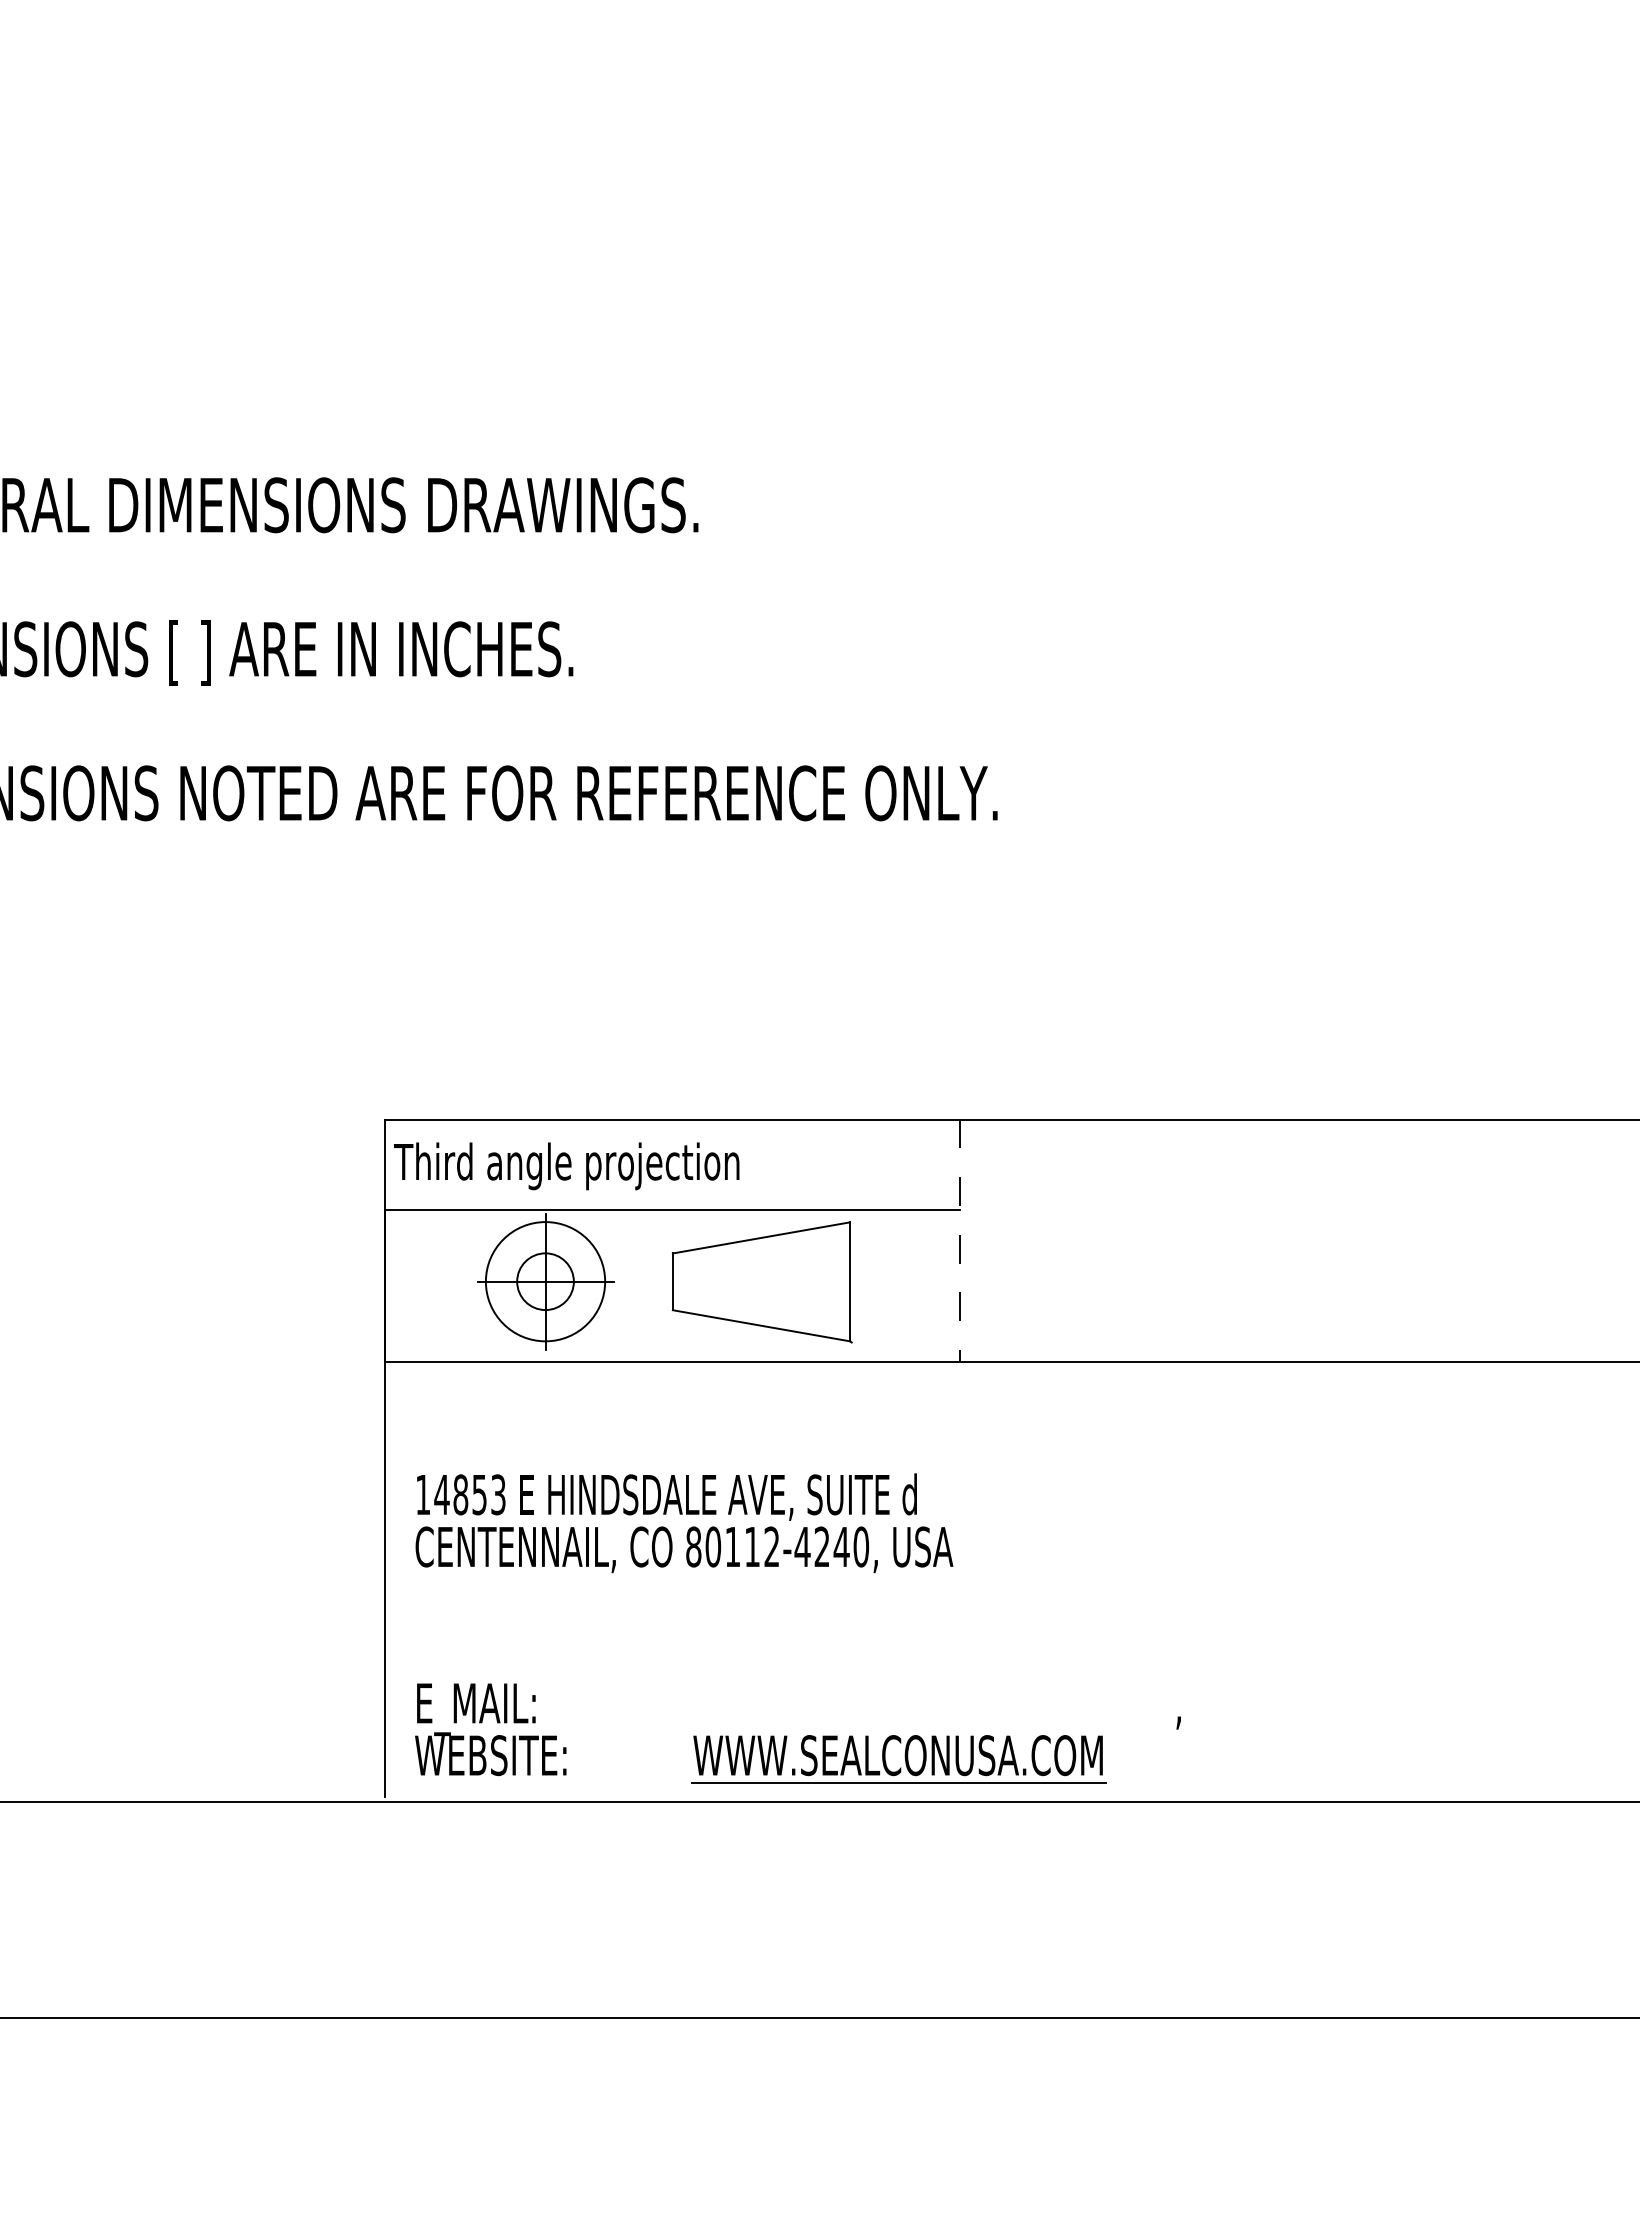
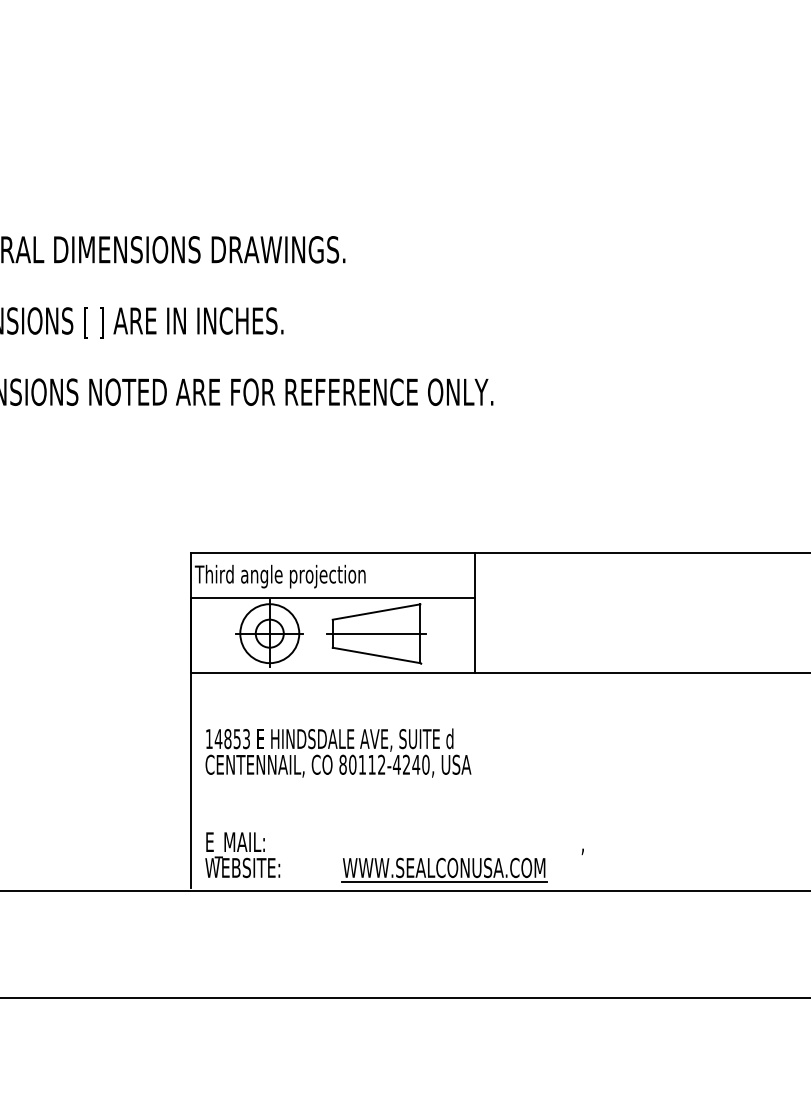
line: (959, 1240) -> (474, 613), dashed -> solid
line: (761, 1281) -> (376, 633), added

